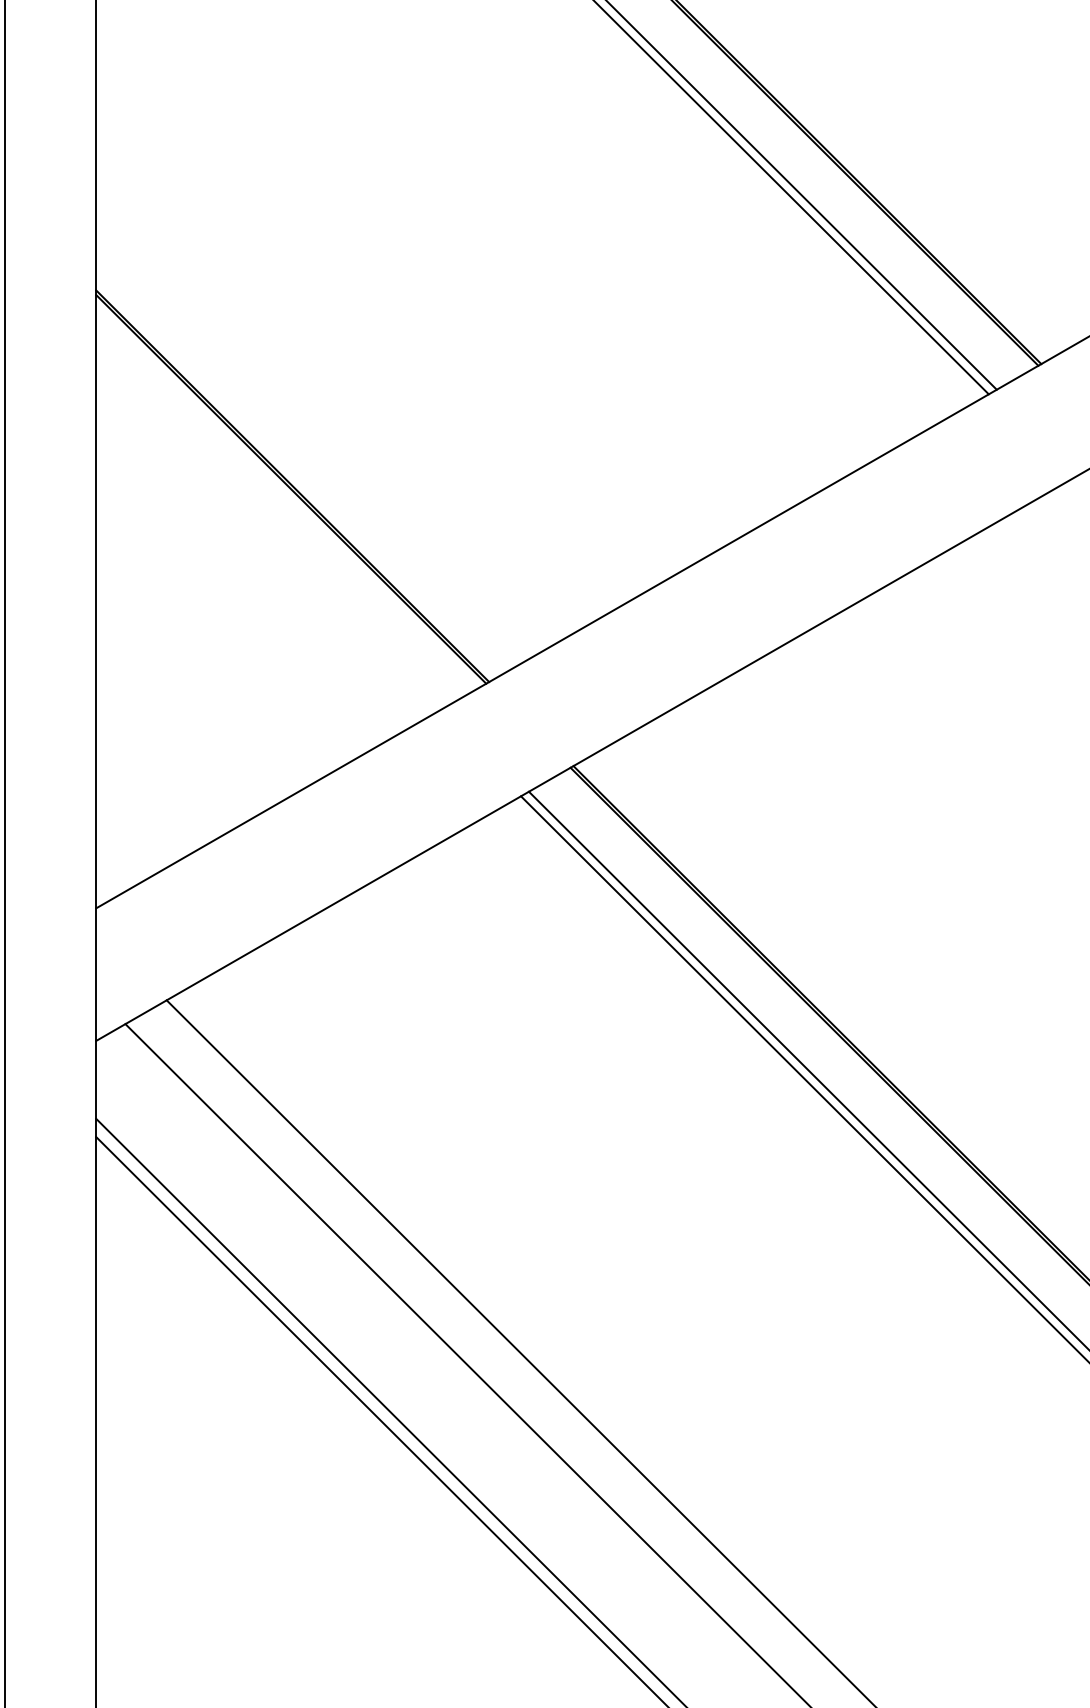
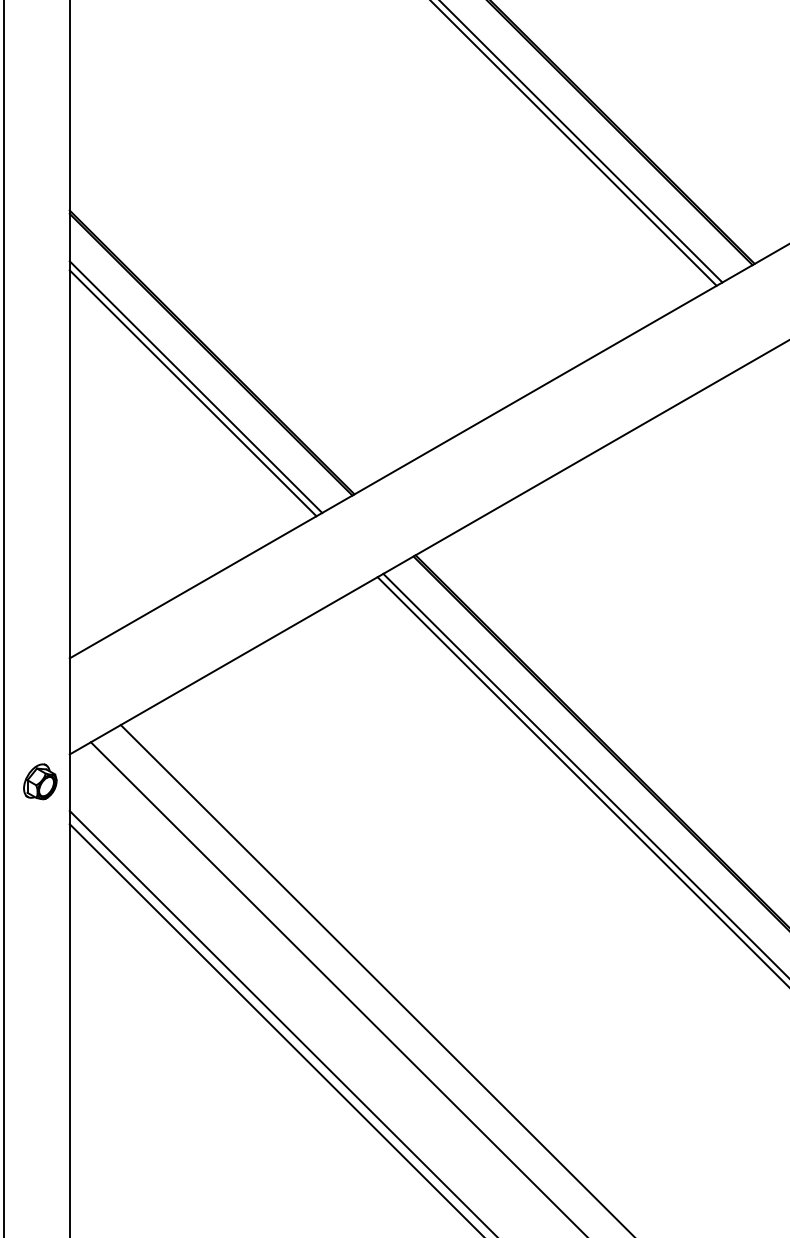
line: (270, 533) -> (196, 386), added
line: (266, 542) -> (193, 393), added
part: (55, 1078) -> (40, 781), added

